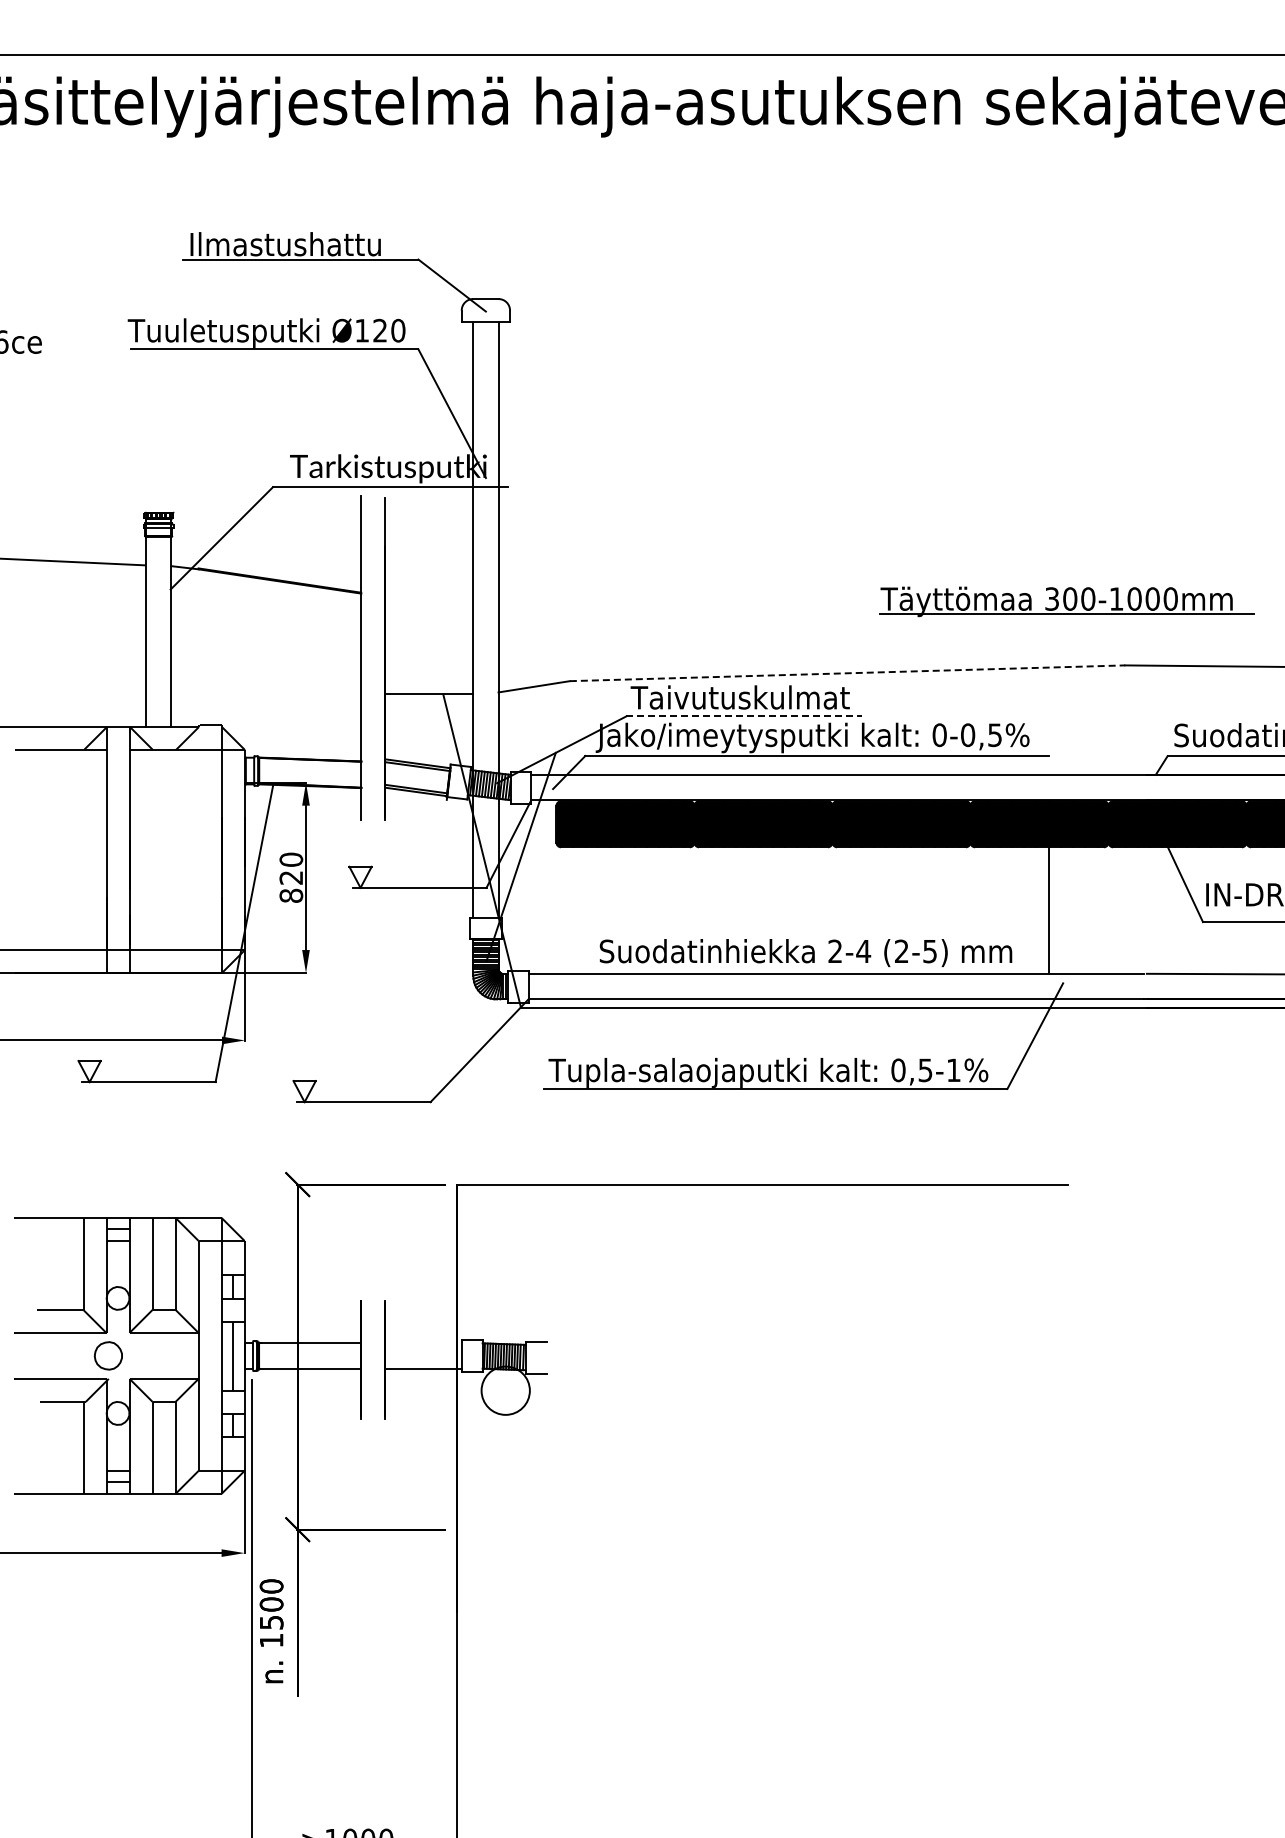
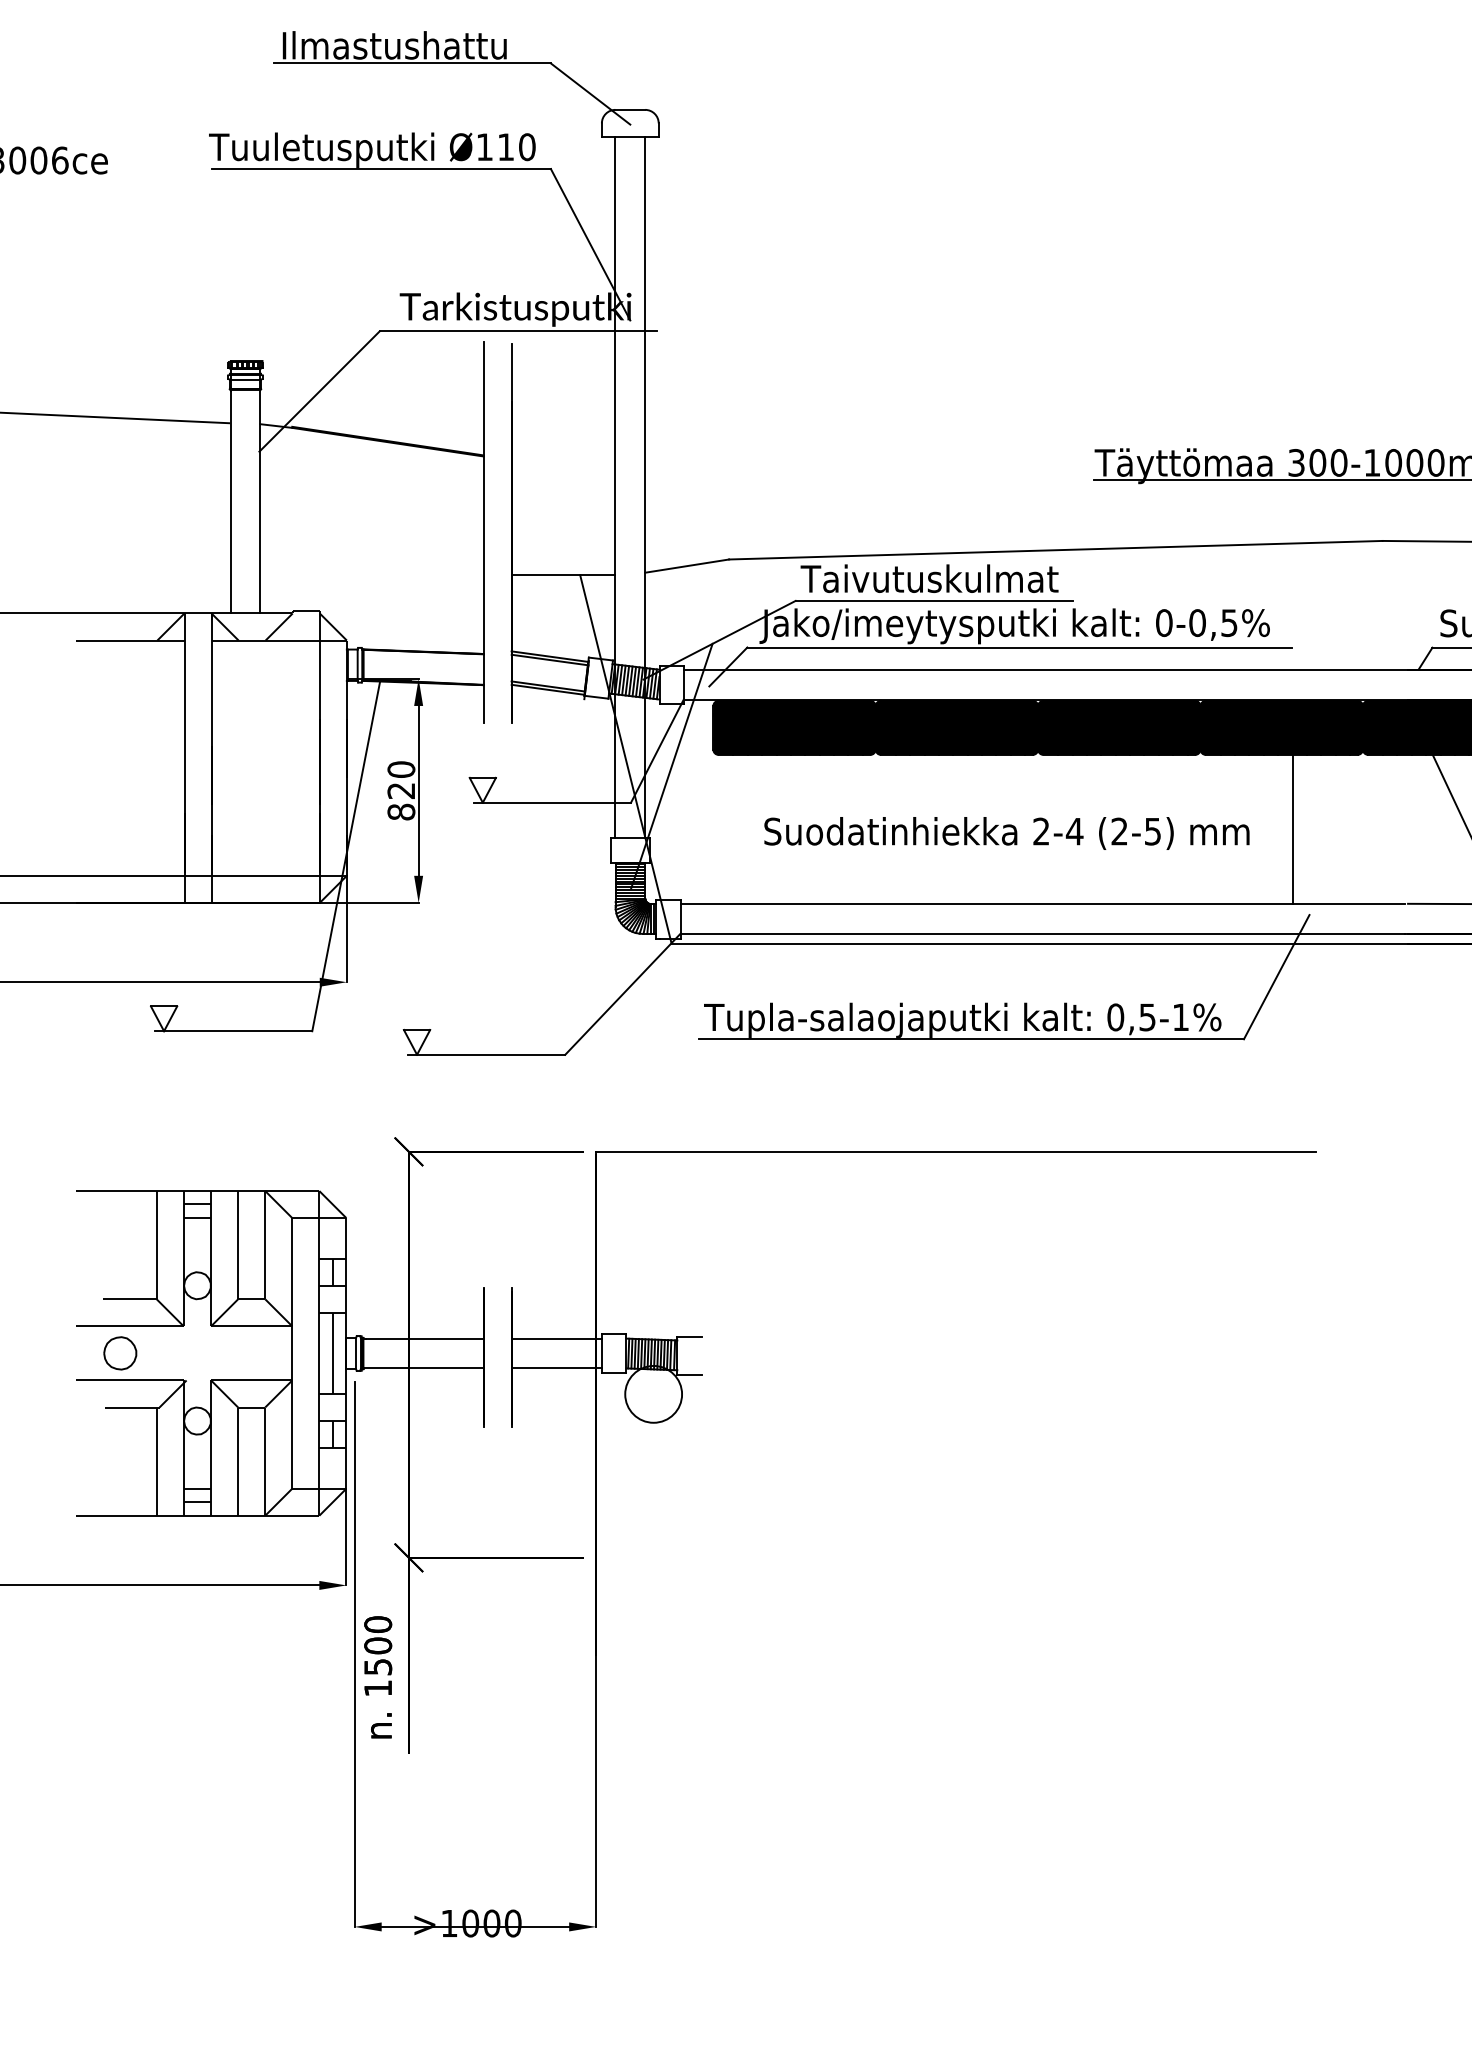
text: (379, 330) -> (505, 146), Ø120 -> Ø110
line: (847, 673) -> (1055, 550), dashed -> solid
line: (744, 716) -> (934, 601), dashed -> solid
text: (805, 953) -> (1006, 834), moved
line: (423, 1343) -> (556, 1338), added
part: (107, 1355) -> (119, 1352), moved

